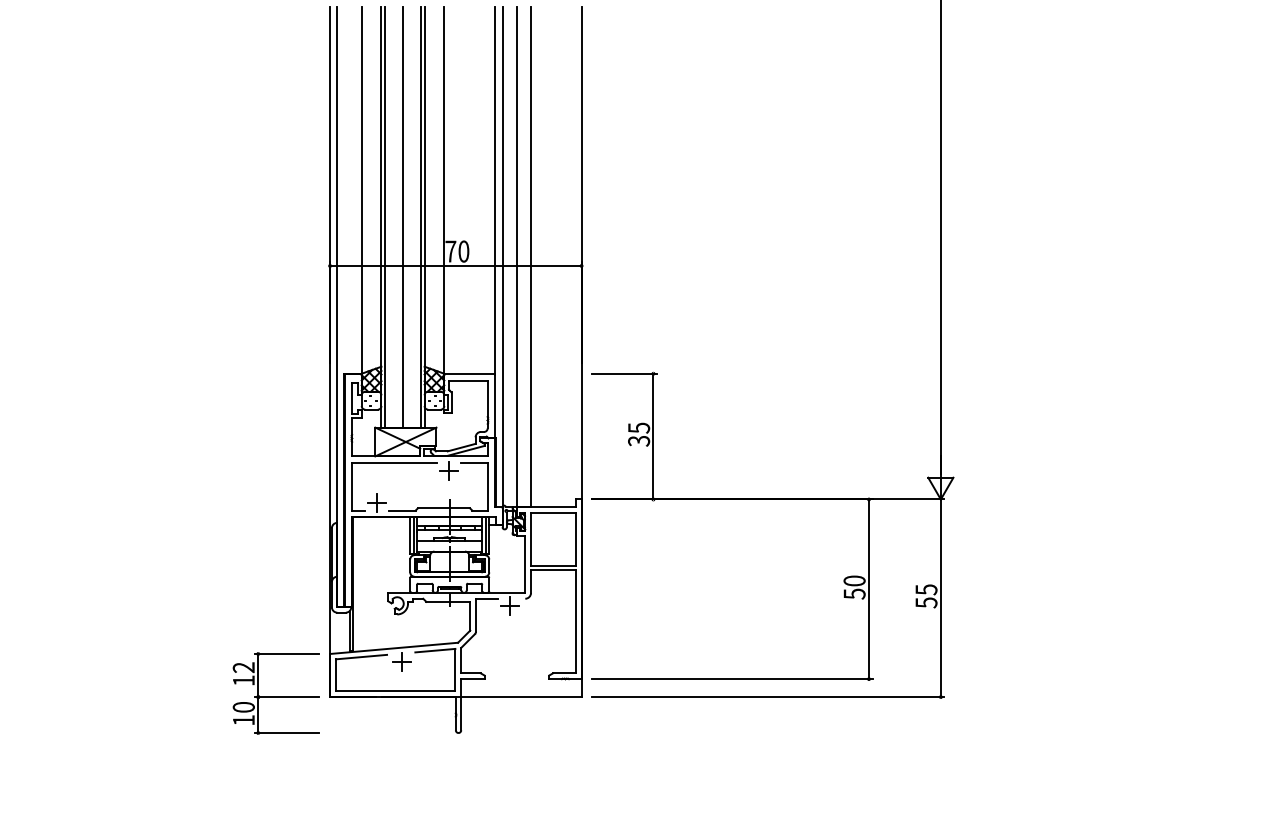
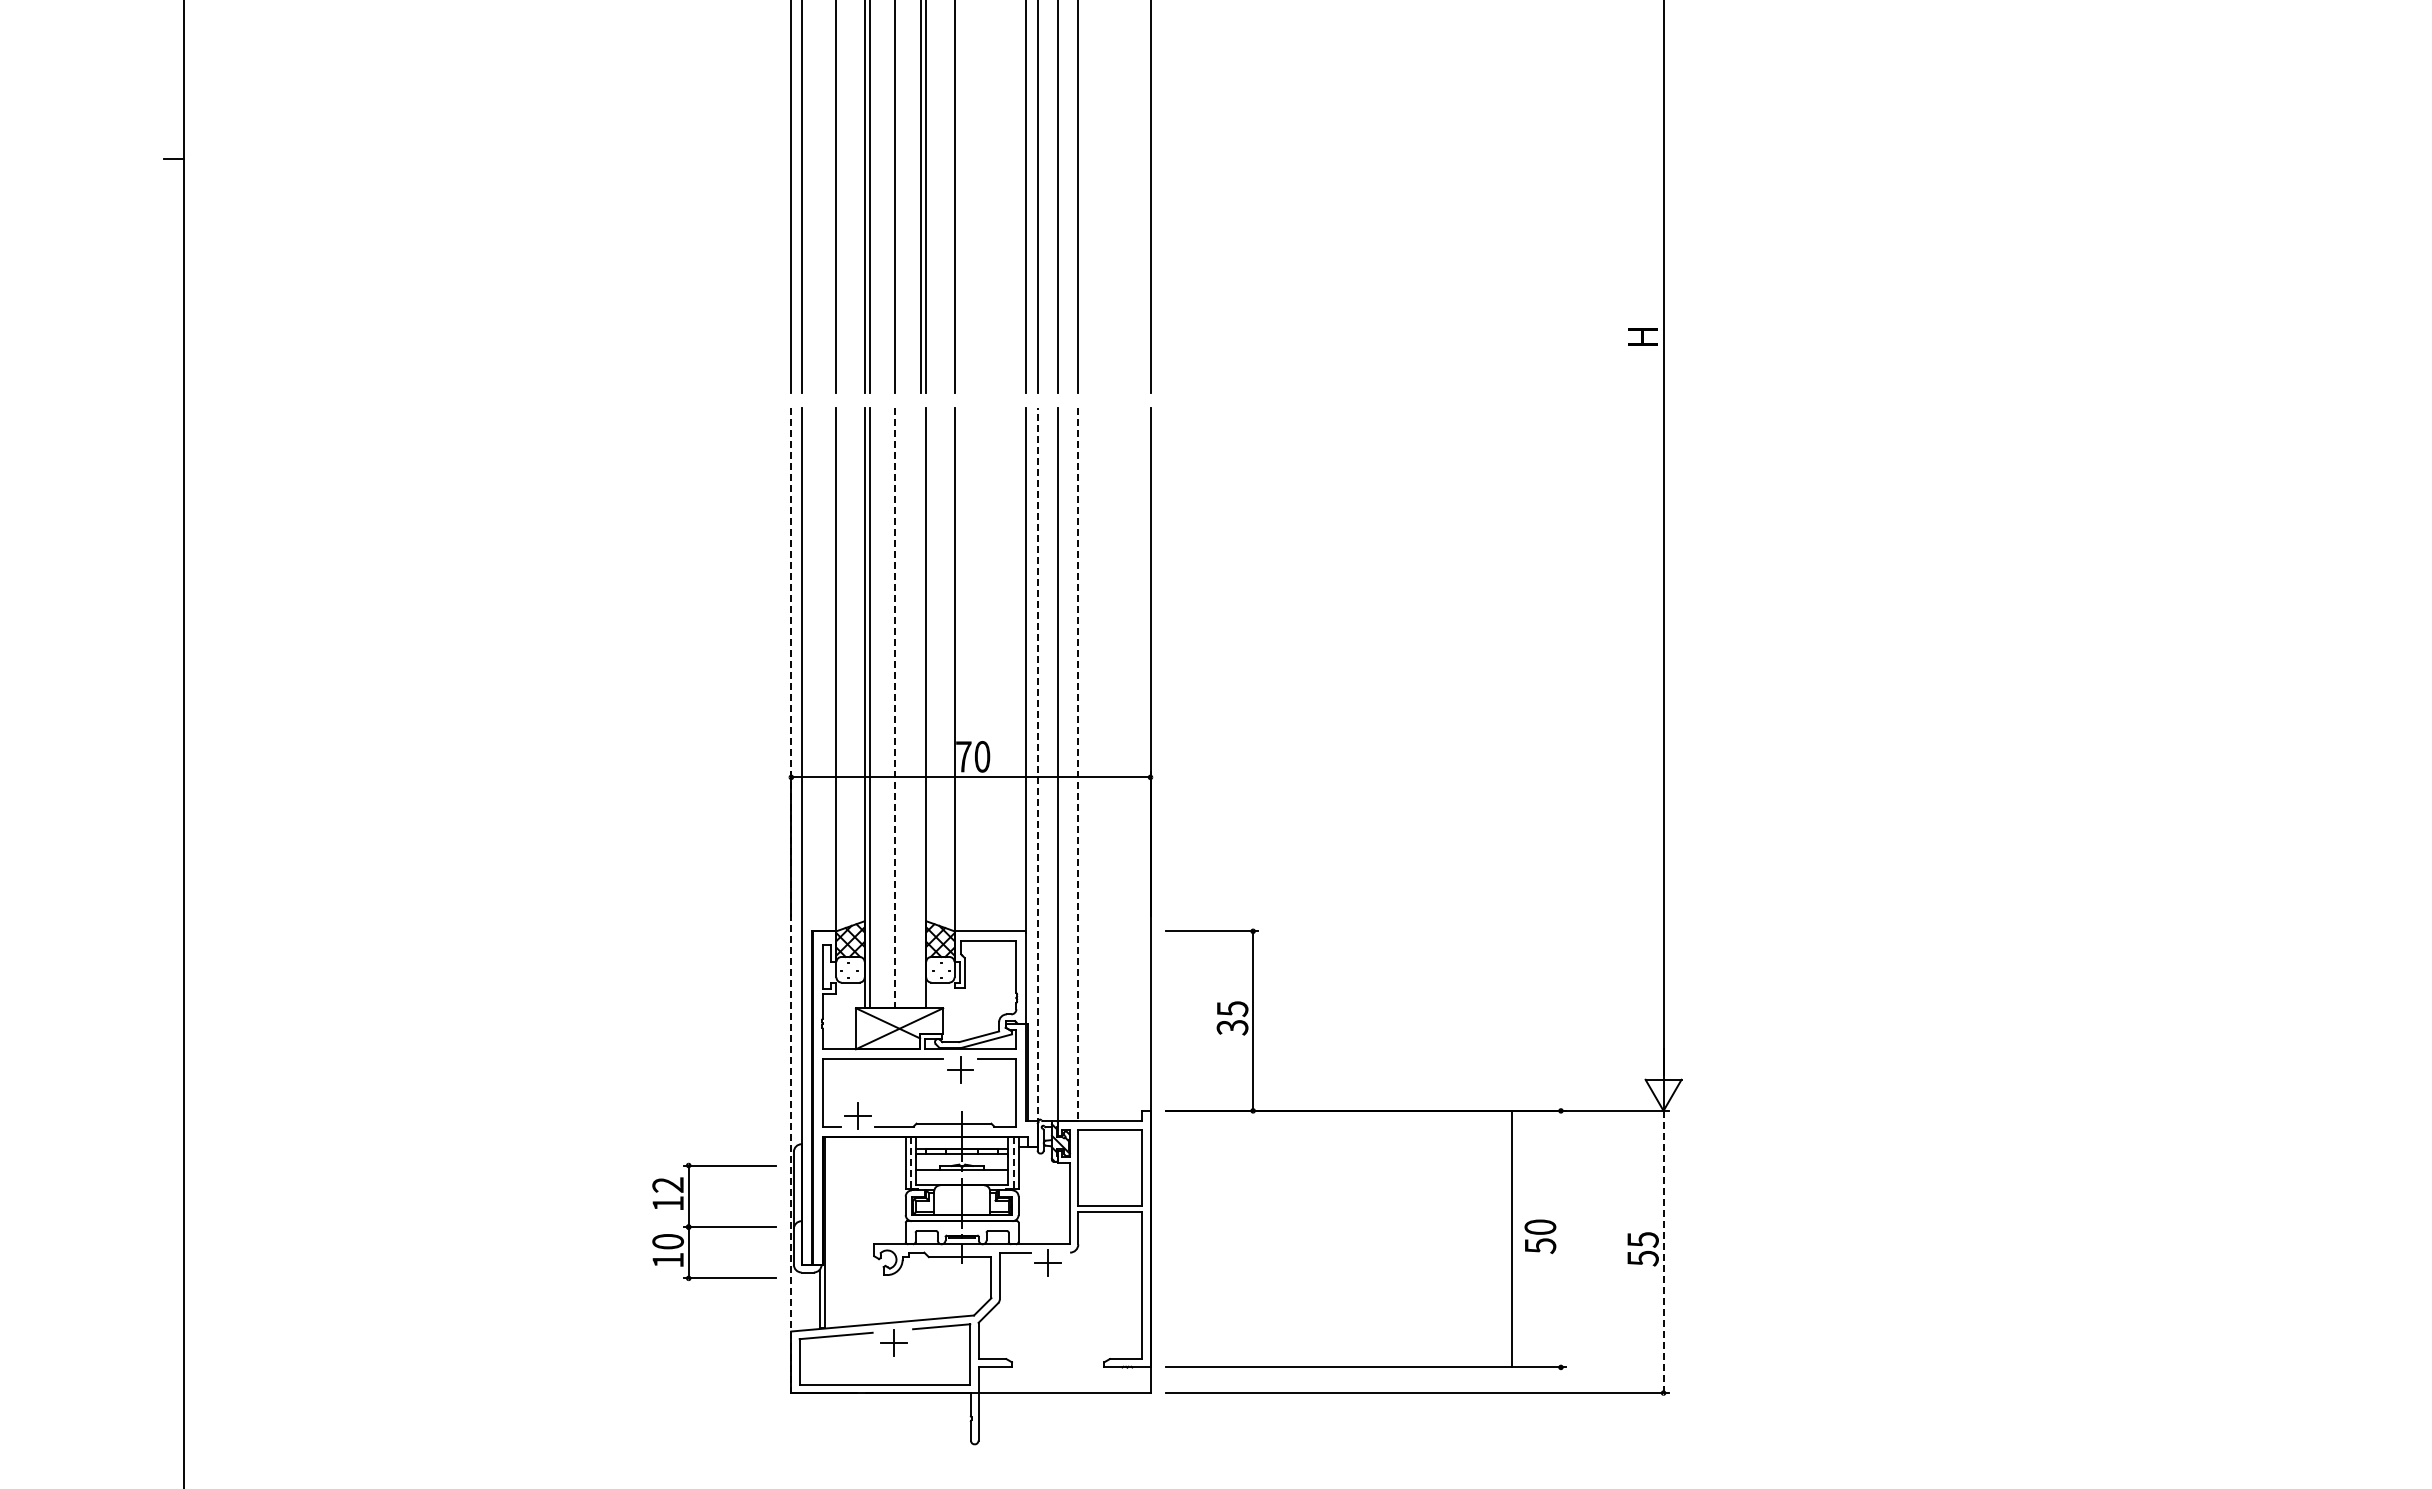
line: (403, 217) -> (895, 708), solid -> dashed
line: (421, 217) -> (921, 707), removed
line: (531, 256) -> (1078, 764), solid -> dashed
line: (502, 265) -> (1037, 776), solid -> dashed
line: (330, 352) -> (791, 900), solid -> dashed
line: (413, 536) -> (910, 1163), solid -> dashed
line: (485, 536) -> (1013, 1163), solid -> dashed
line: (868, 588) -> (1511, 1238), moved
line: (940, 598) -> (1663, 1252), solid -> dashed
part: (276, 693) -> (714, 1221), moved

